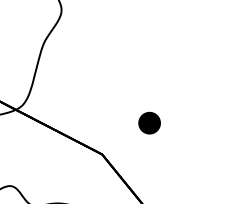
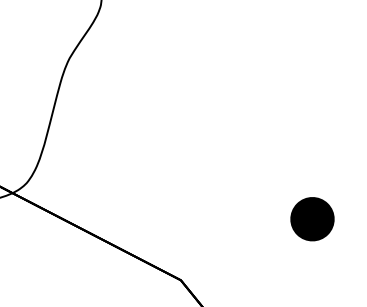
part: (149, 122) -> (312, 217), moved

